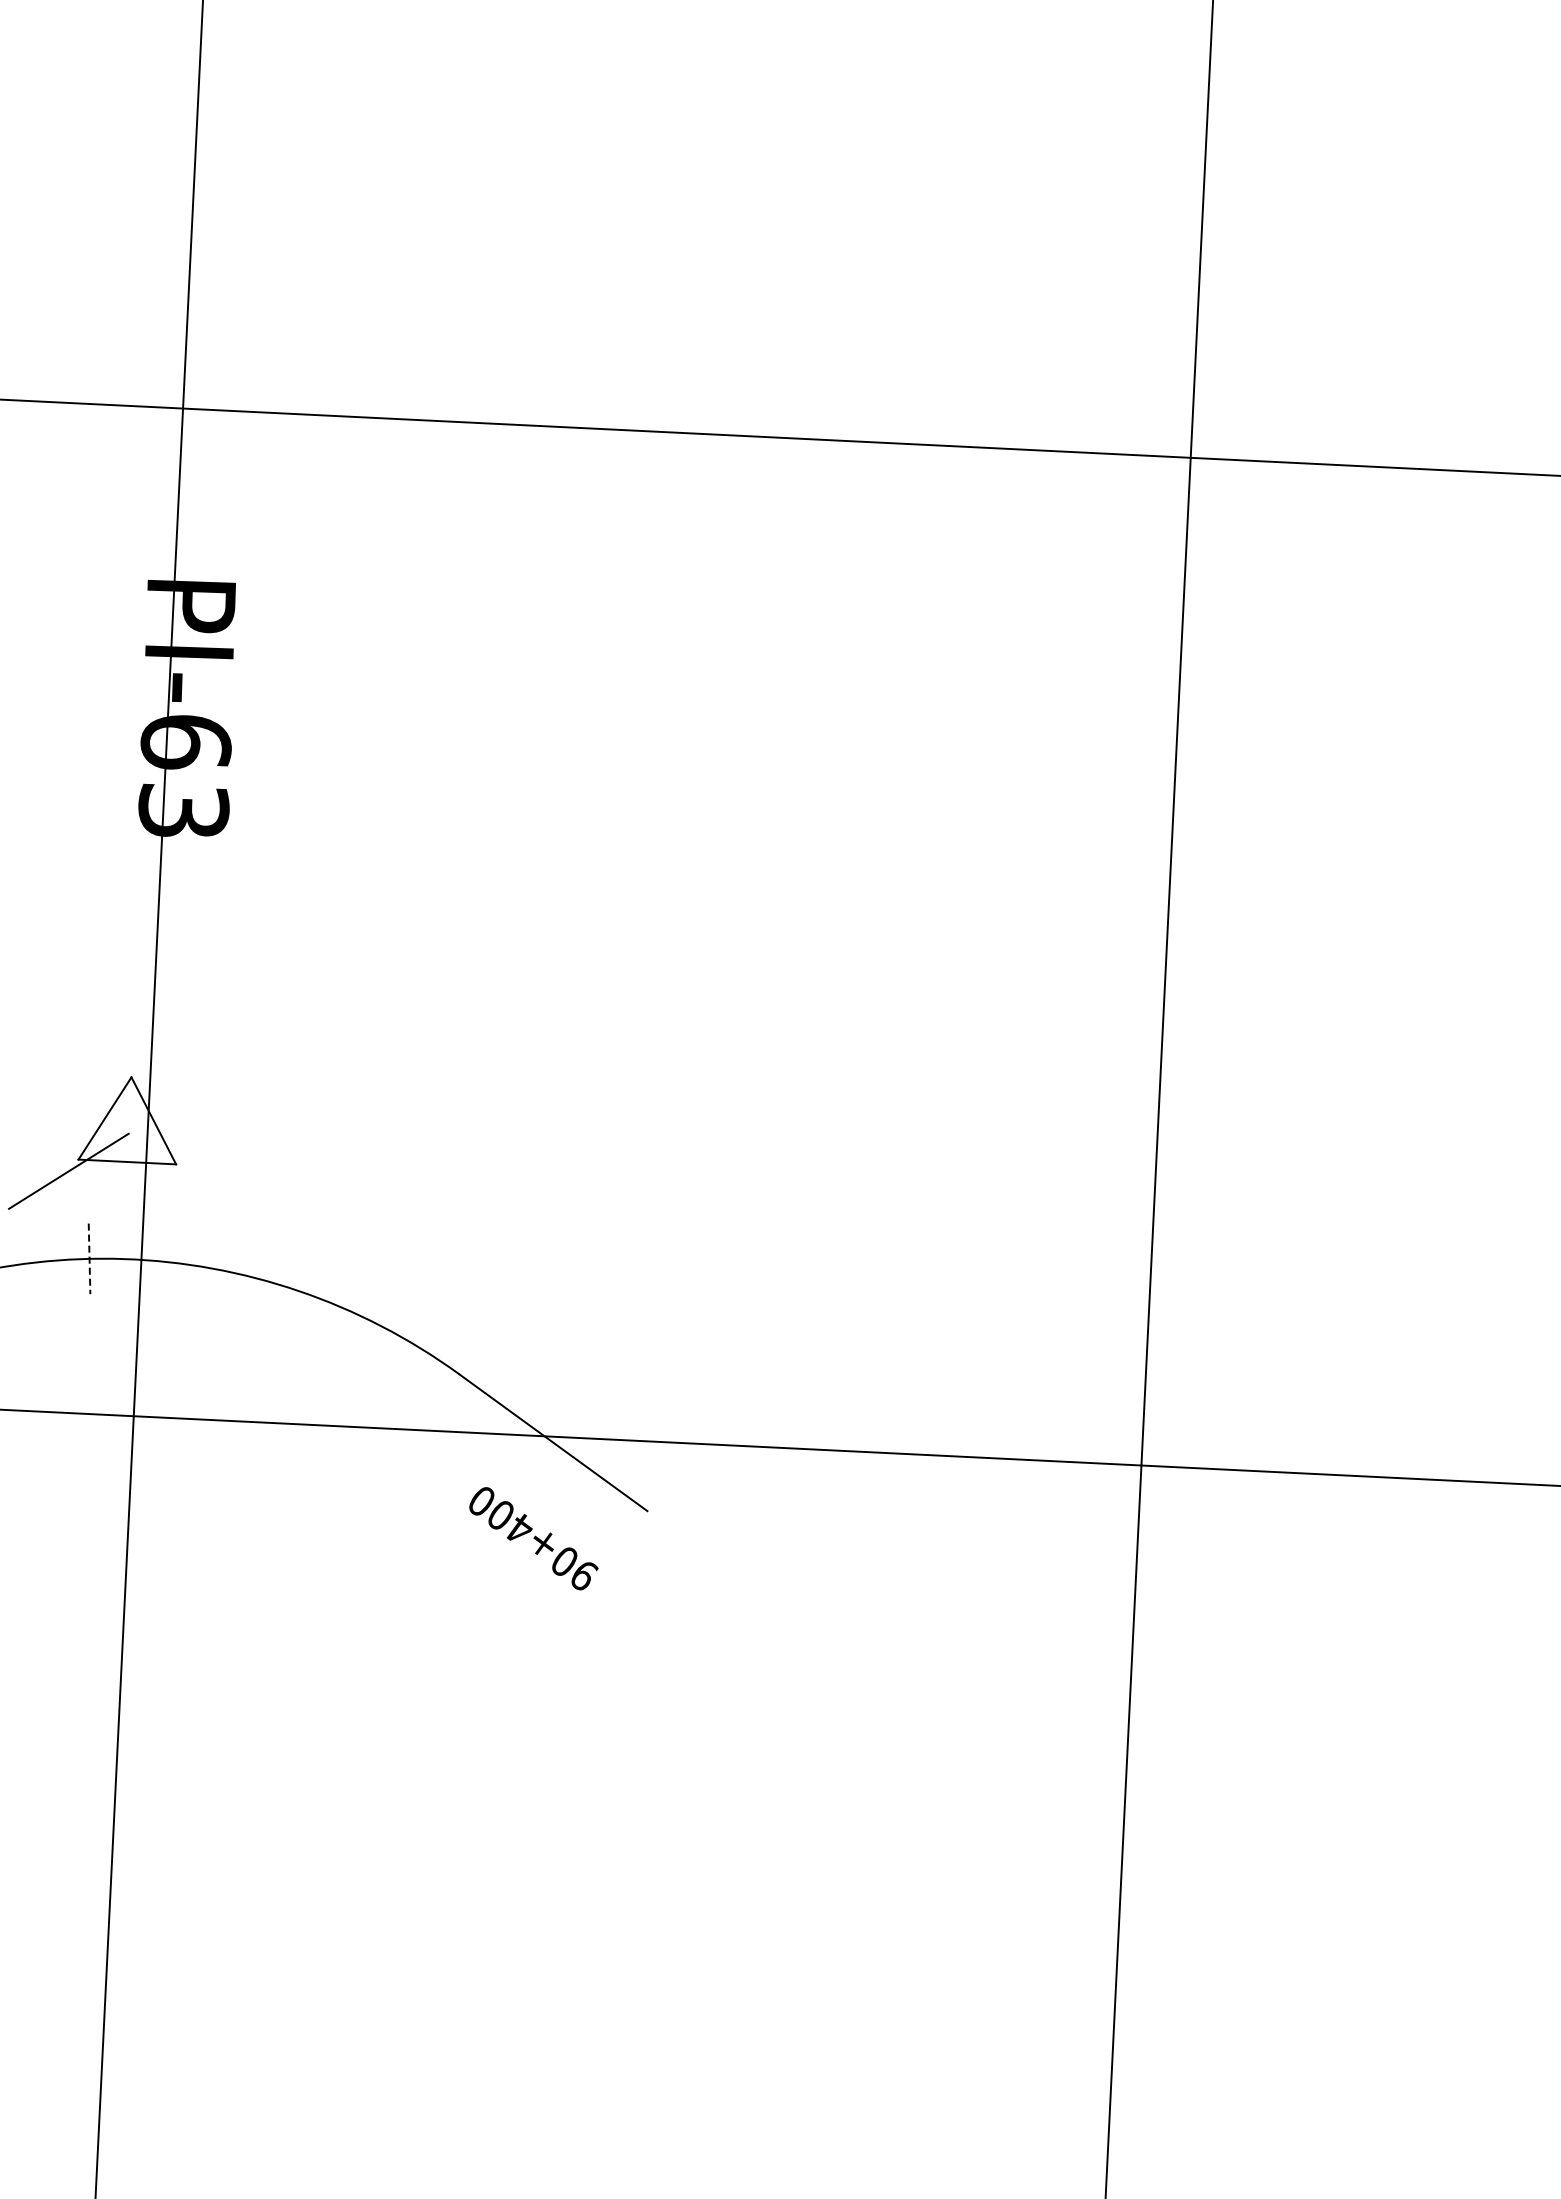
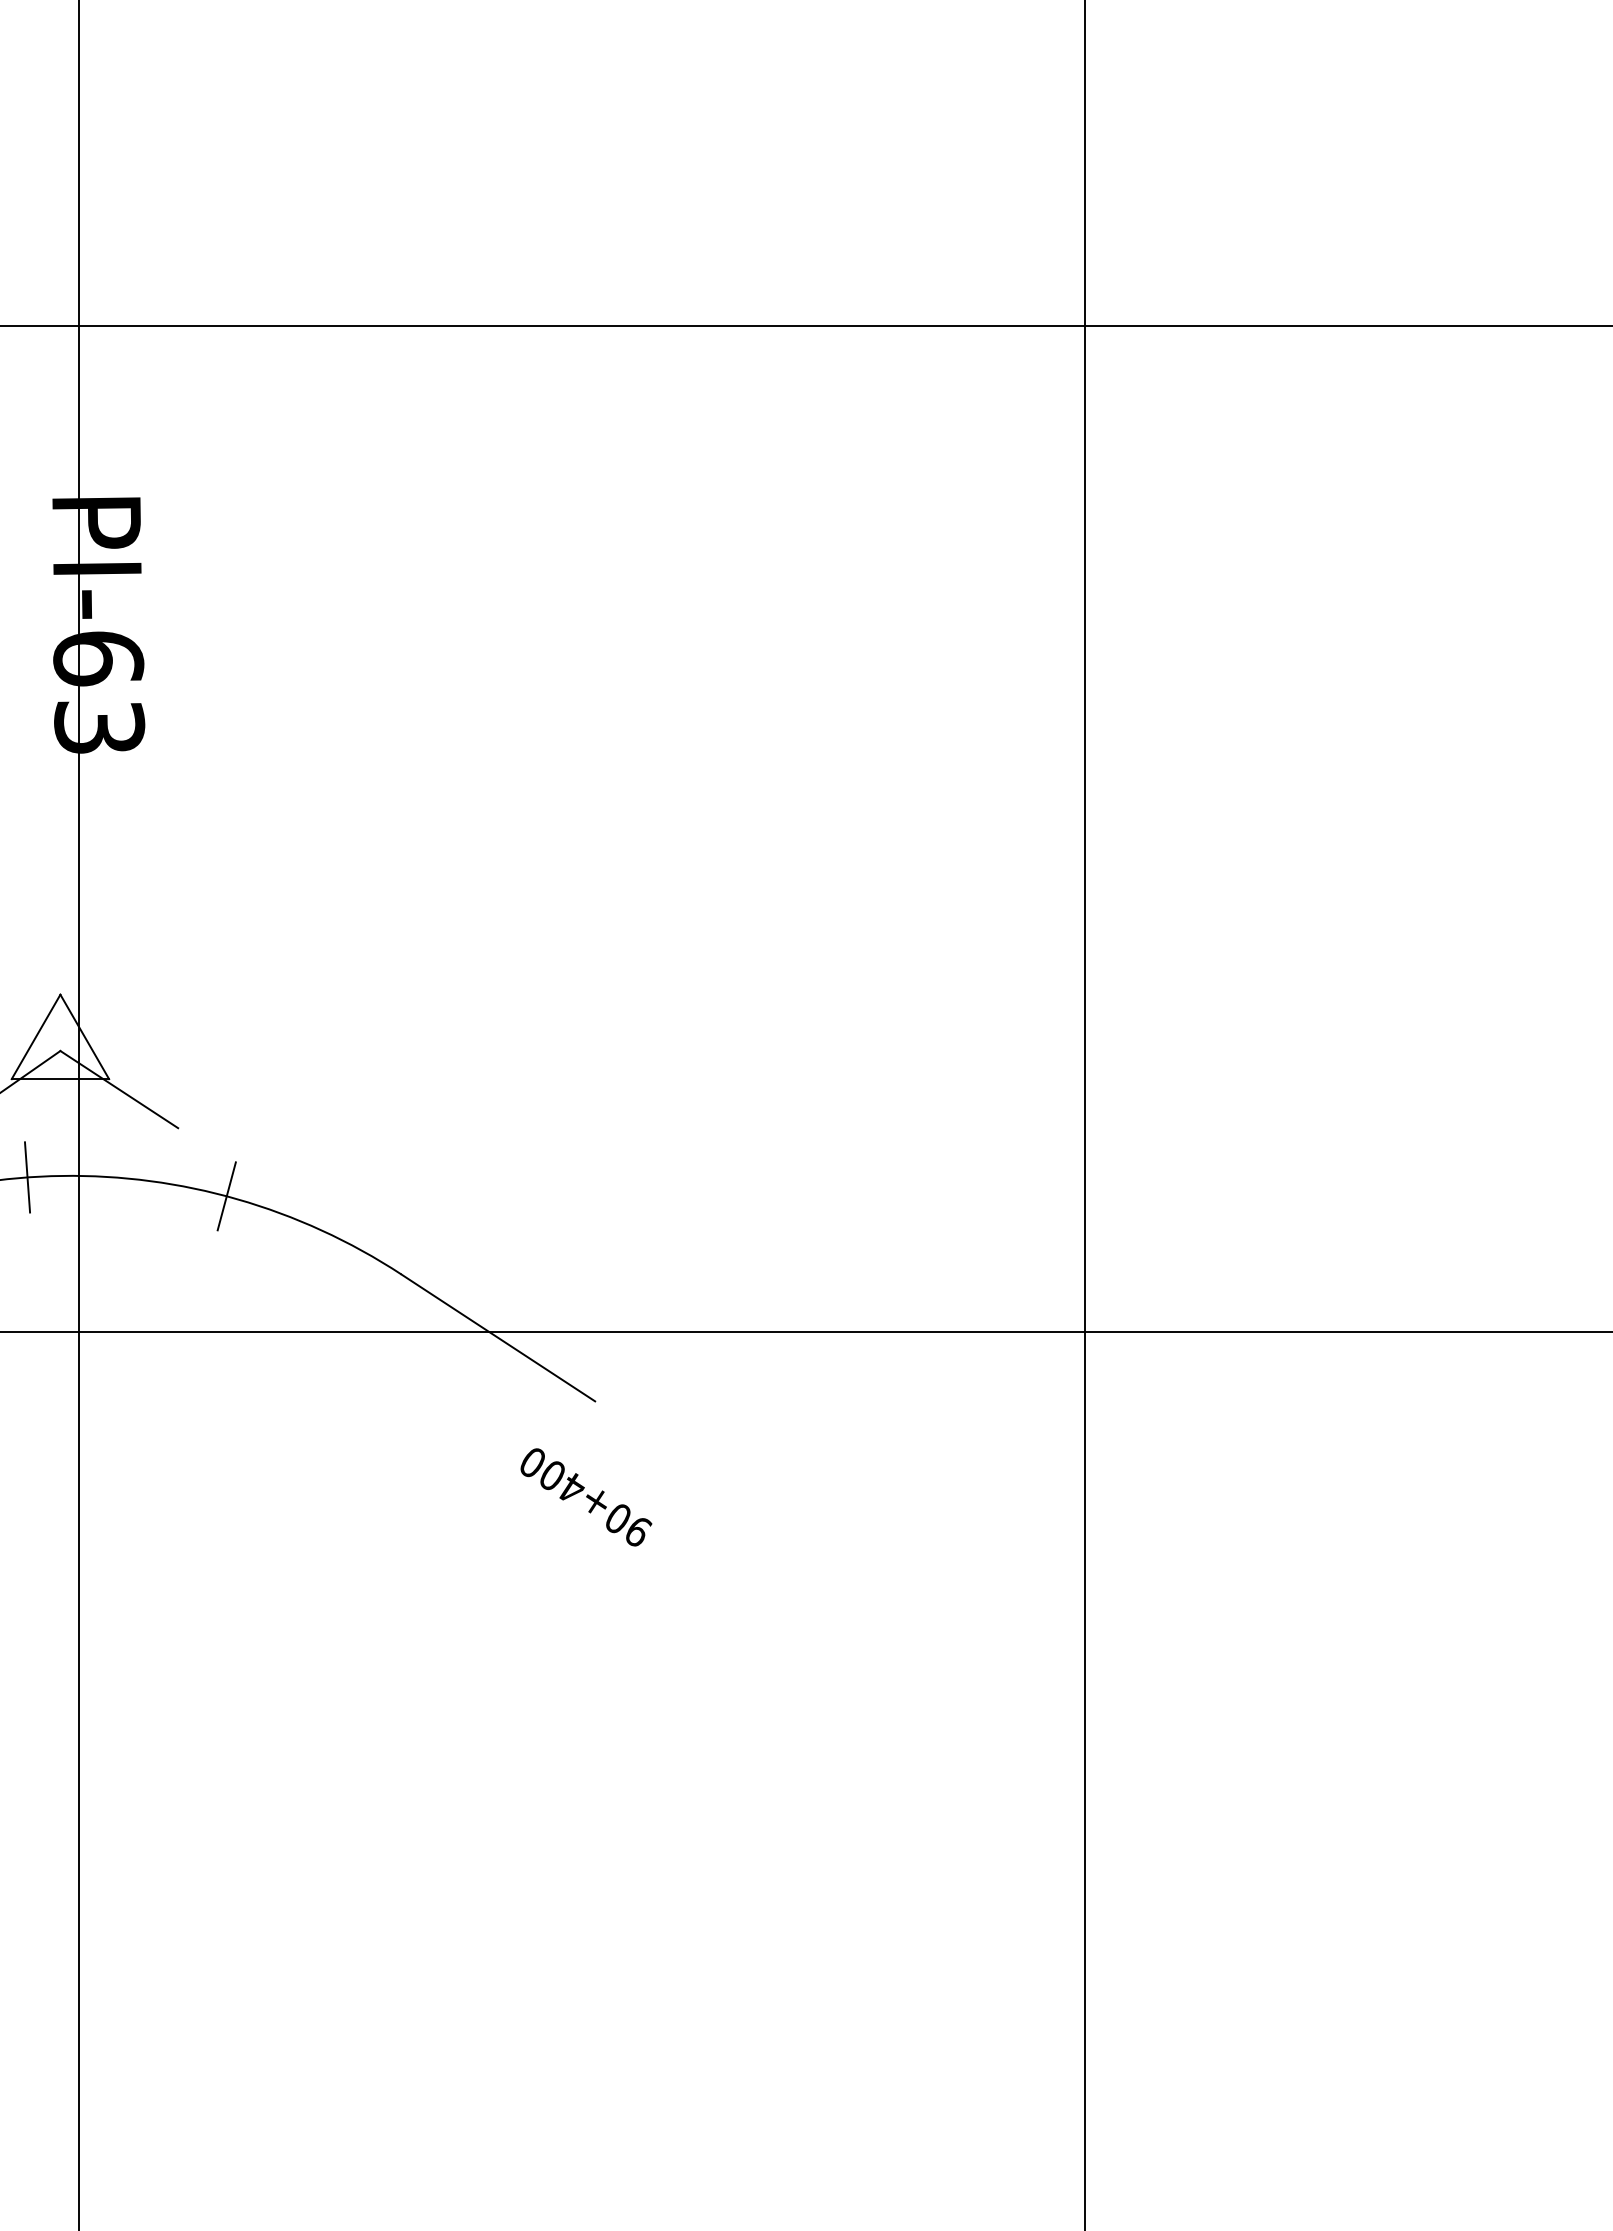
line: (186, 1175) -> (119, 1089), added
line: (89, 1258) -> (27, 1177), dashed -> solid
line: (288, 1287) -> (226, 1196), added
text: (533, 1538) -> (586, 1497), moved

